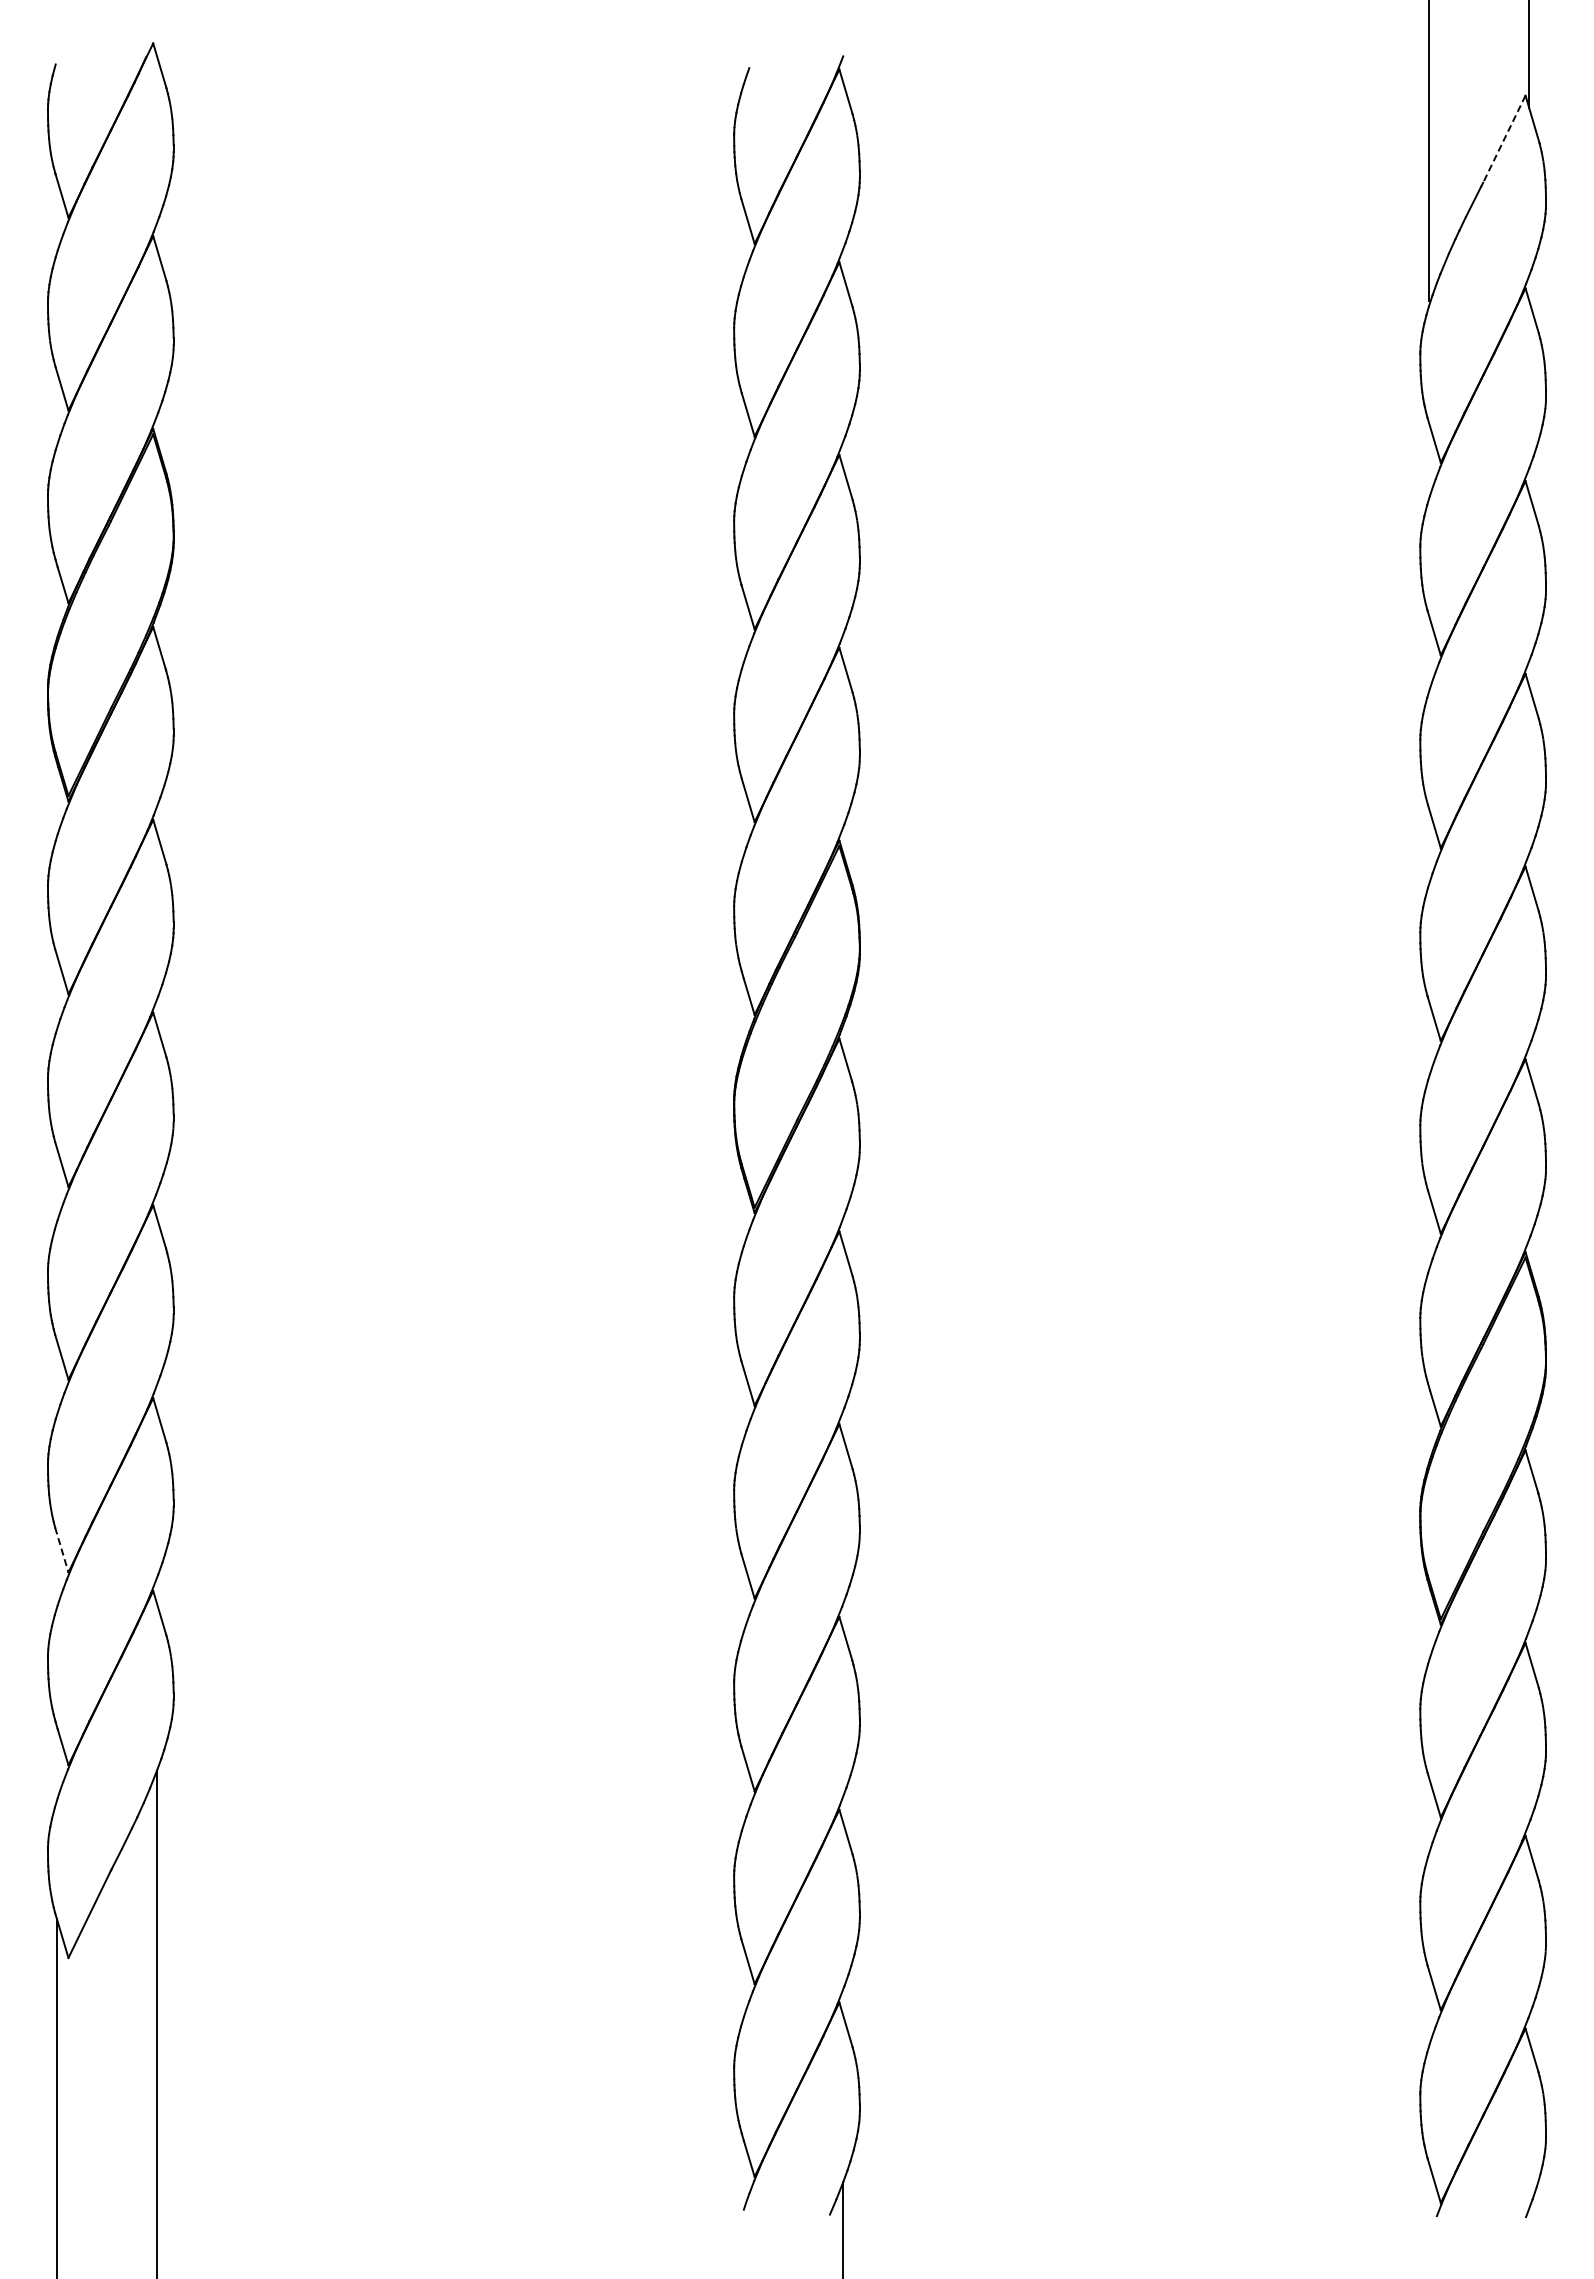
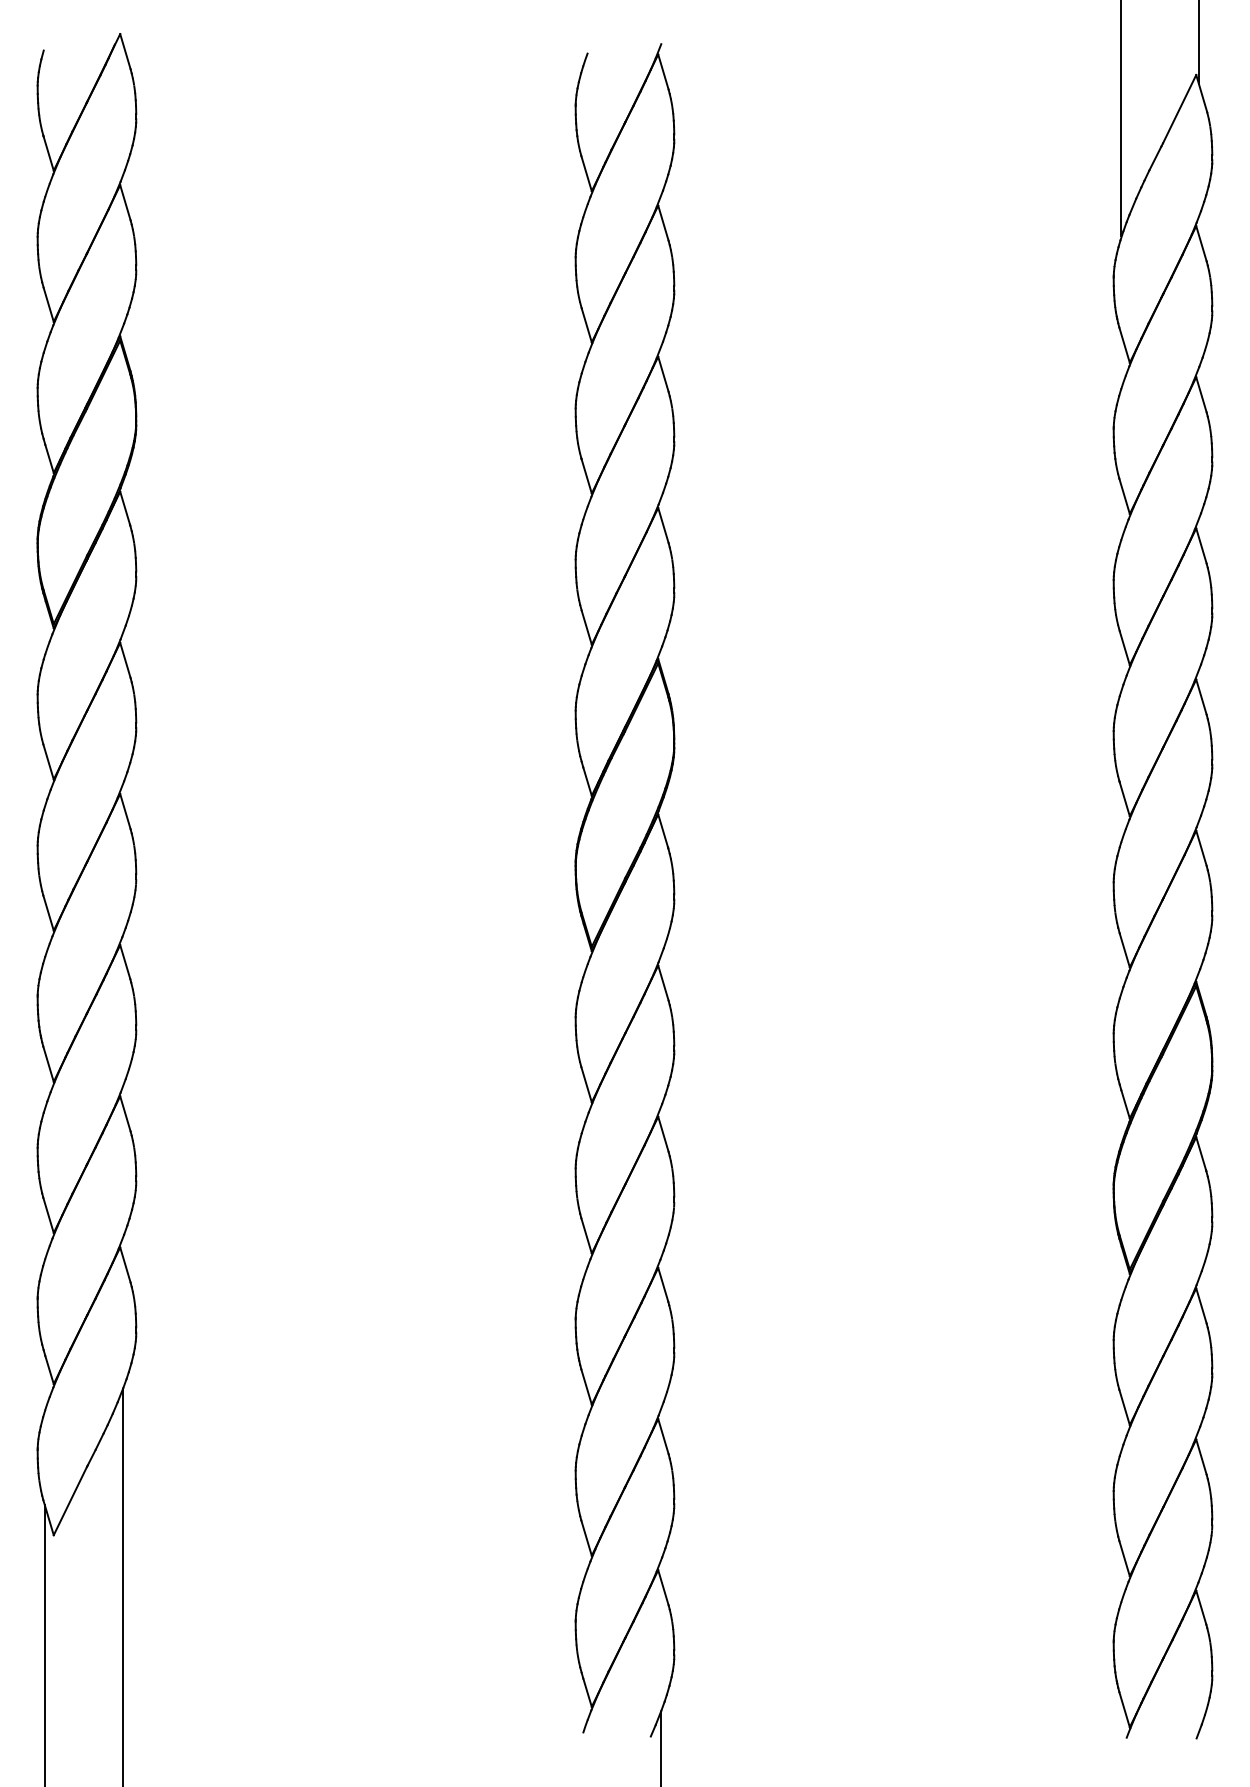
line: (1504, 139) -> (1179, 109), dashed -> solid
line: (61, 1550) -> (48, 1215), dashed -> solid

